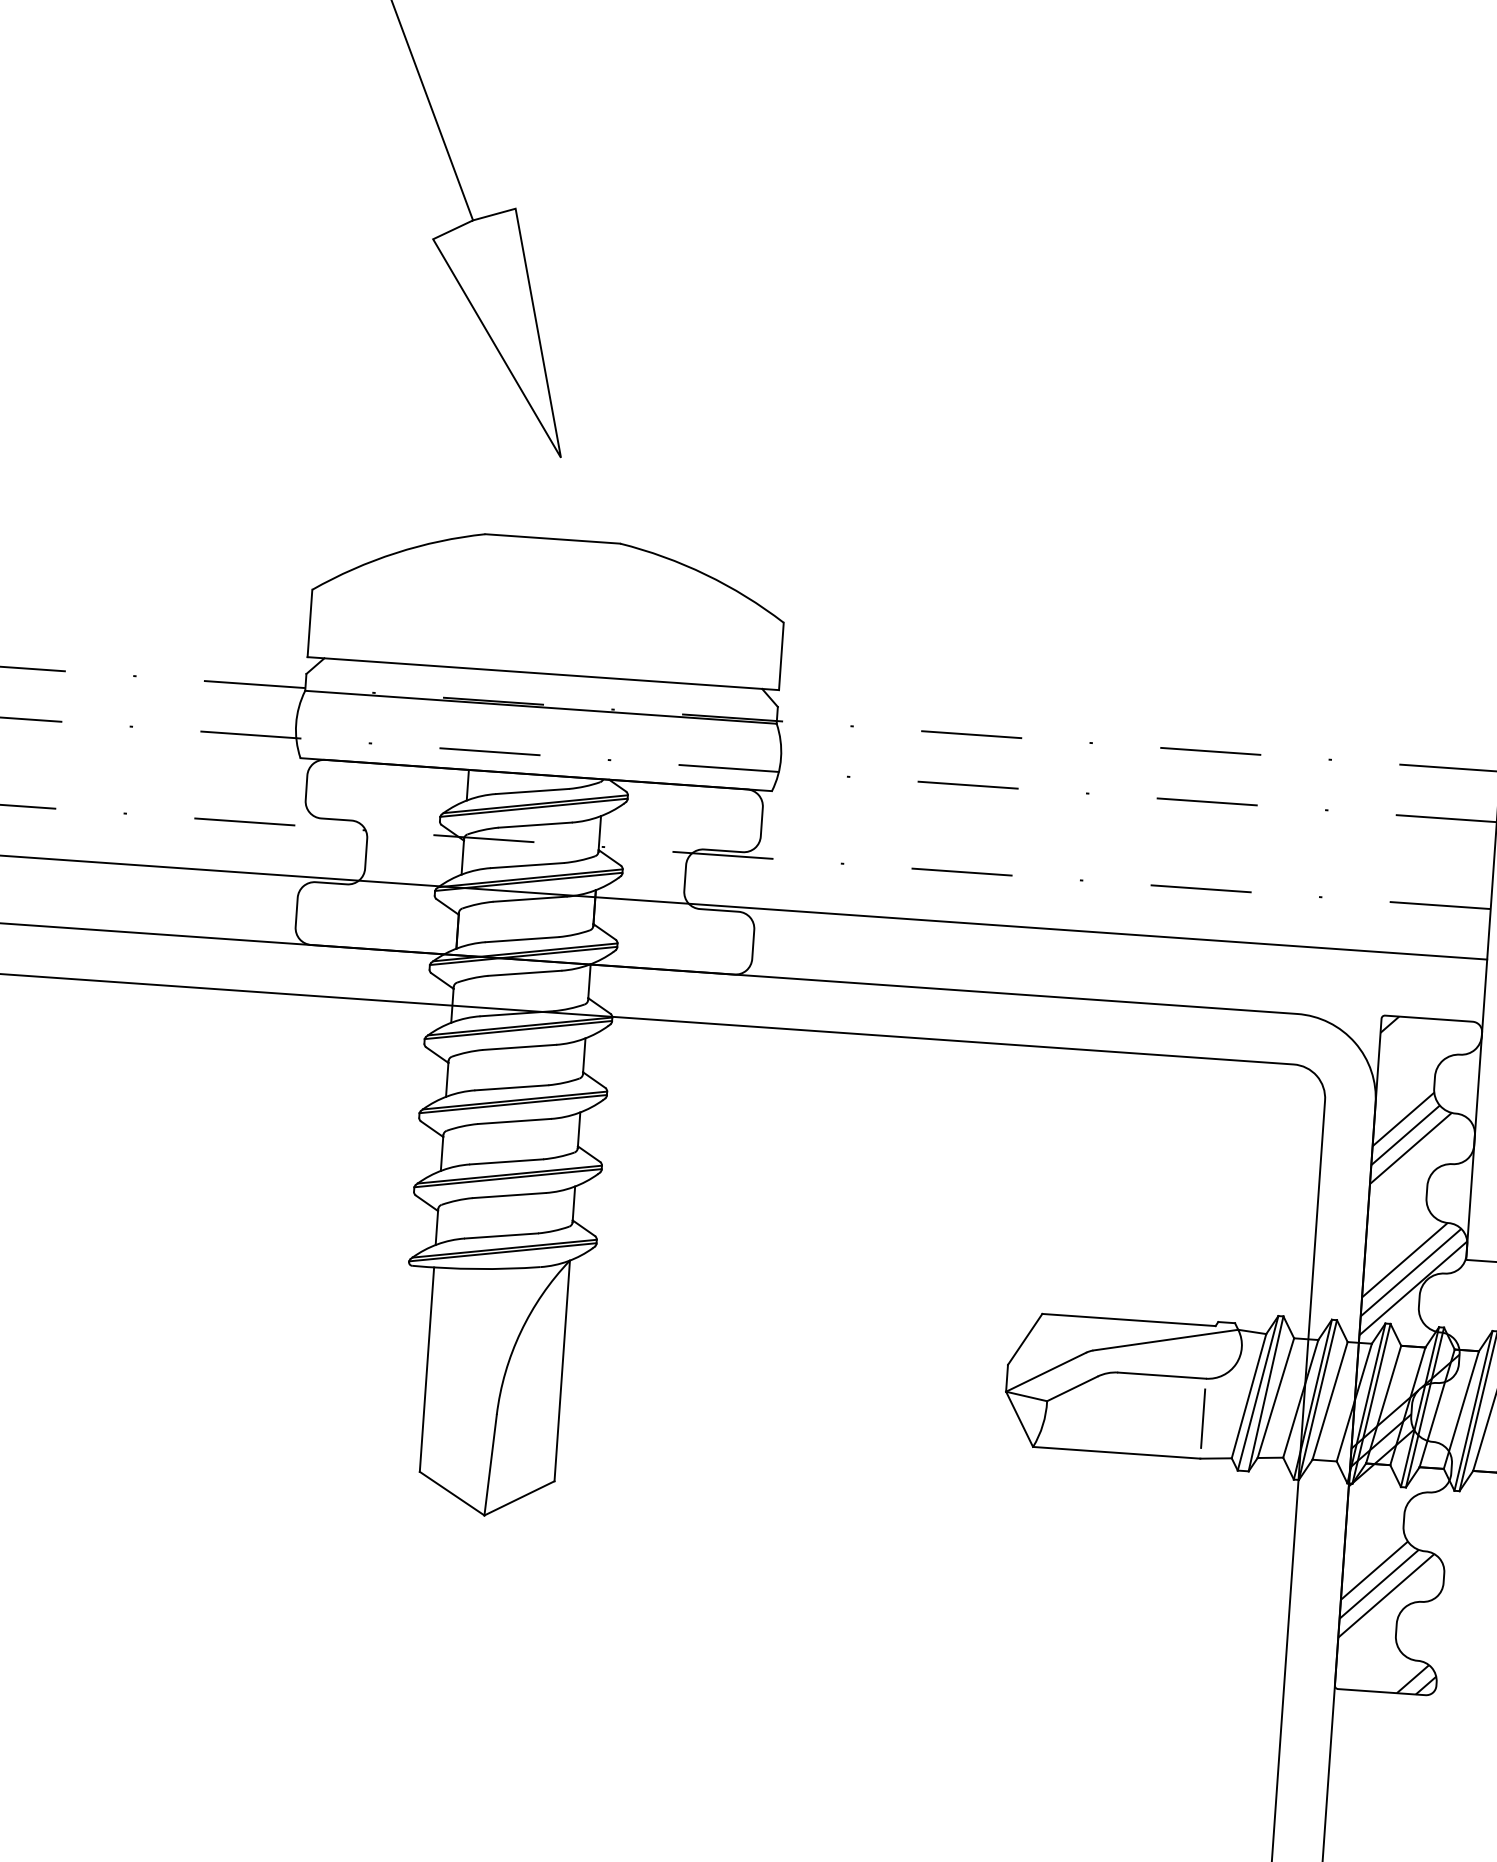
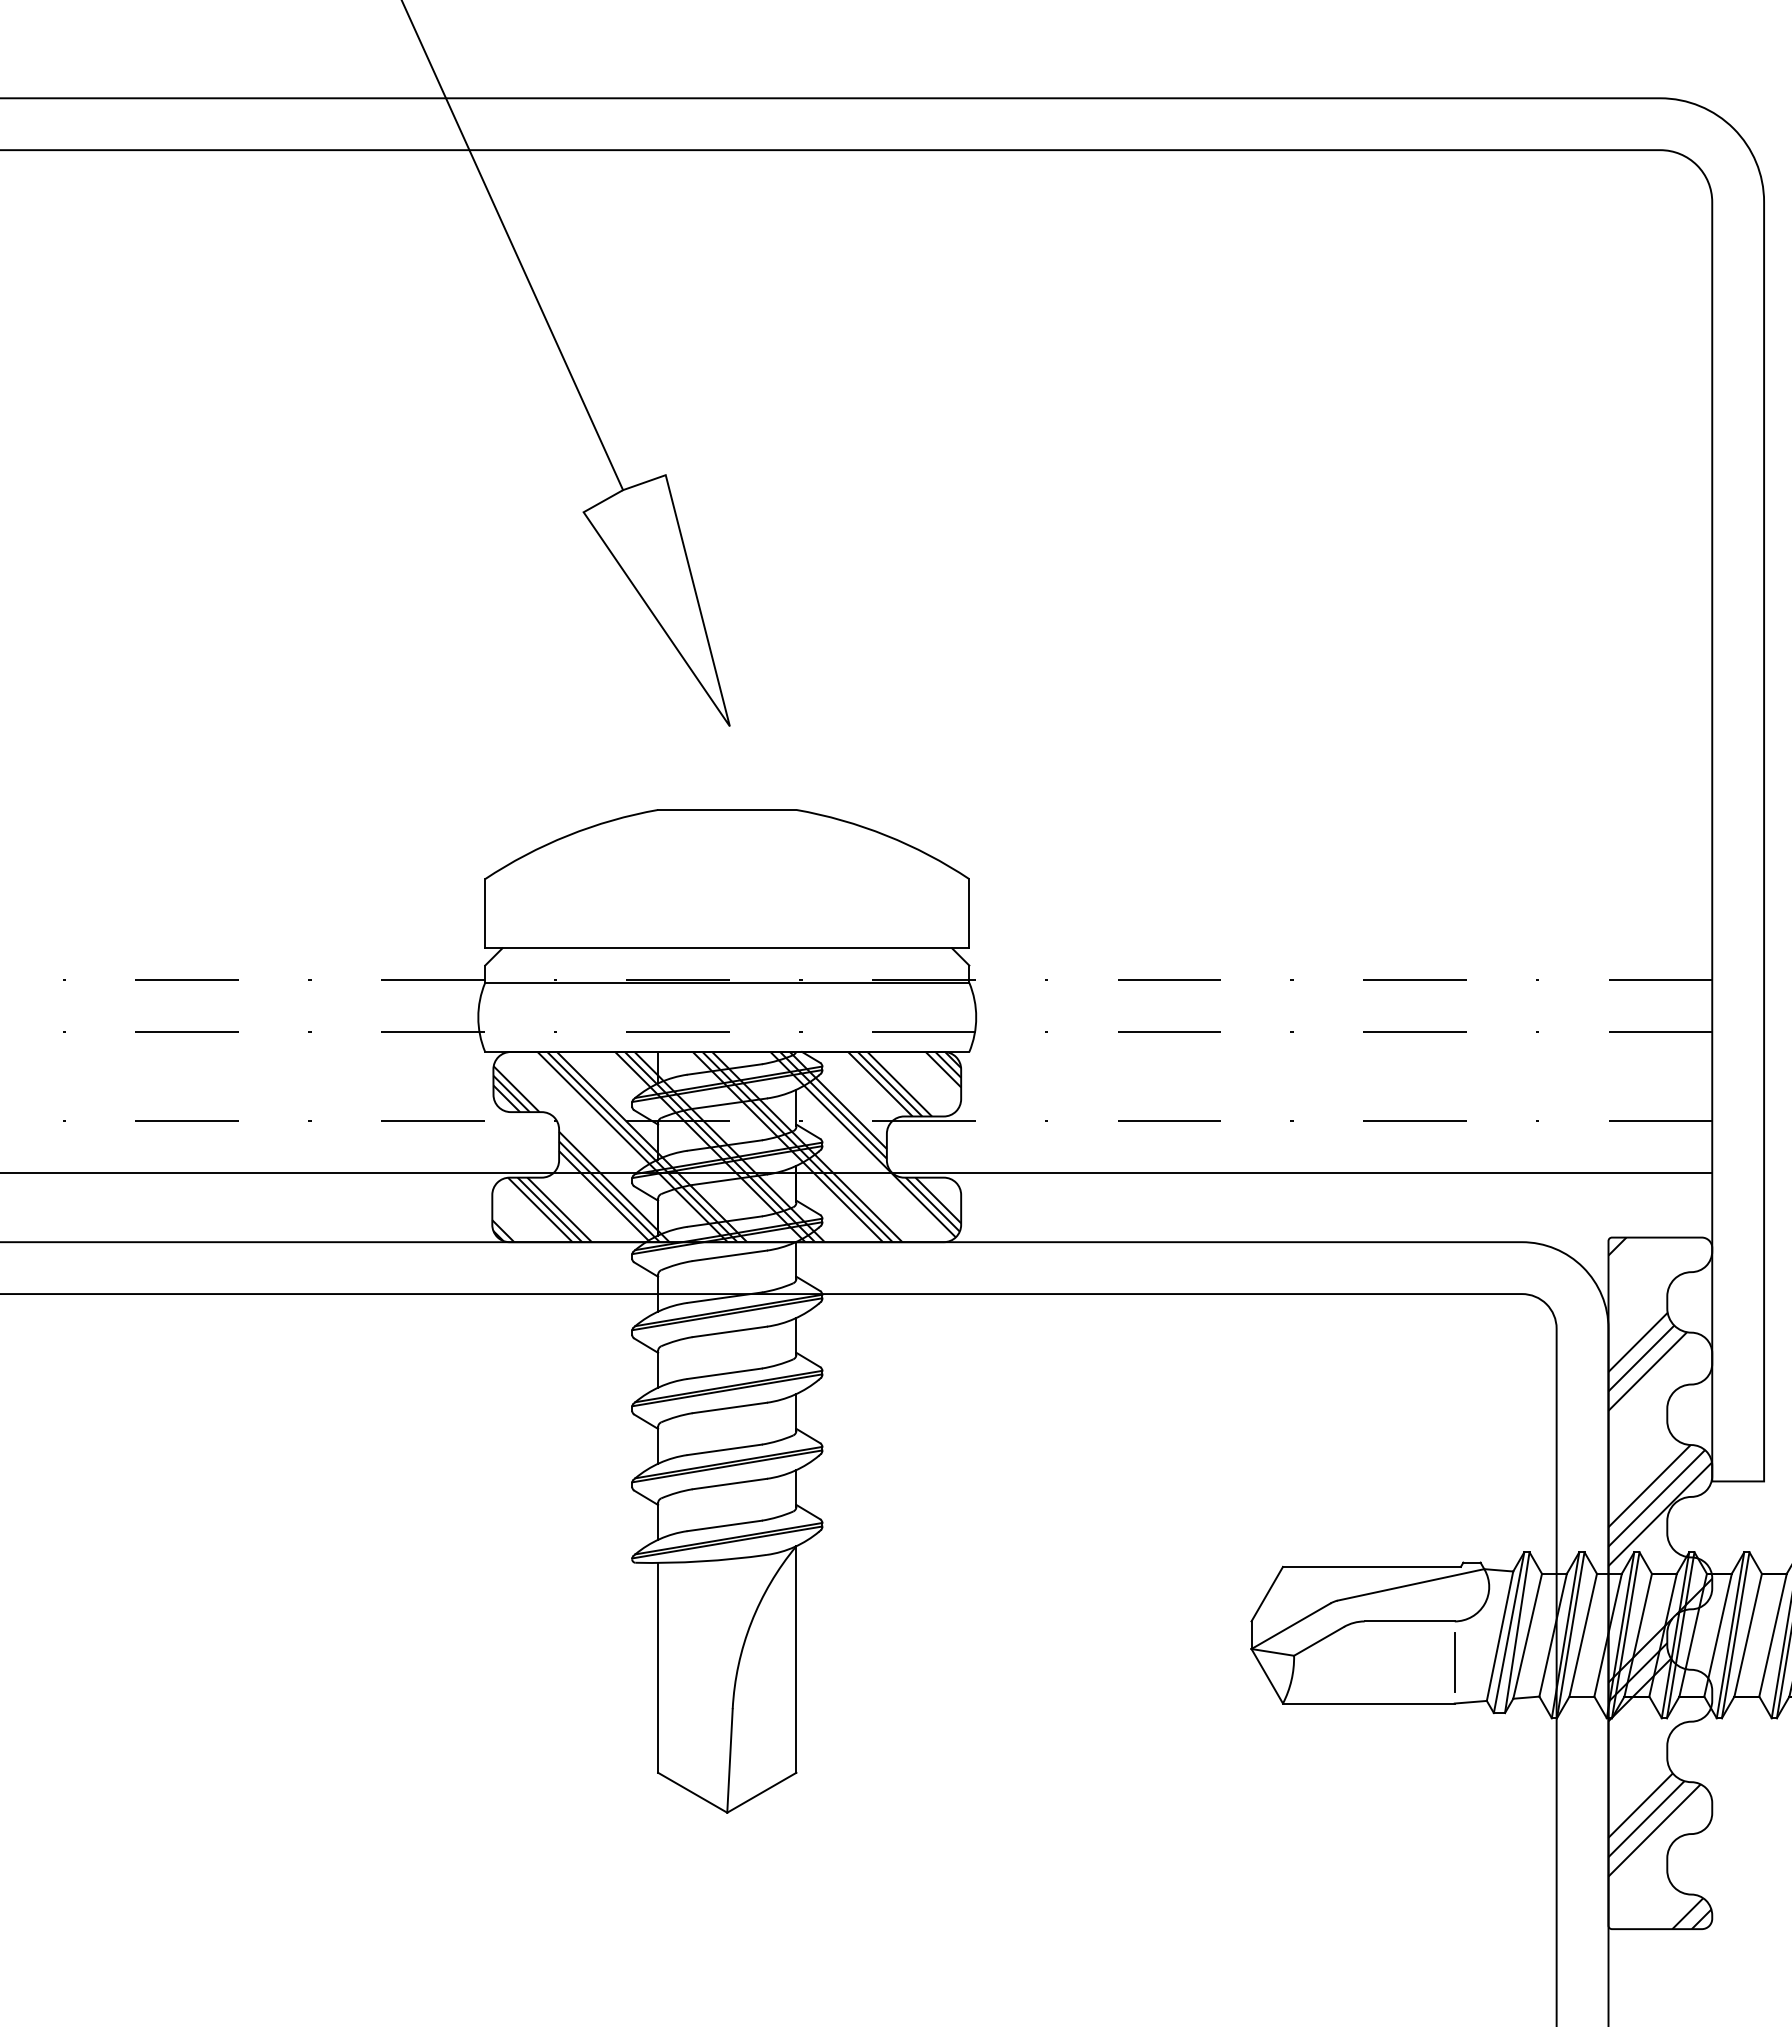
hatch: (529, 867) -> (726, 1147), added

